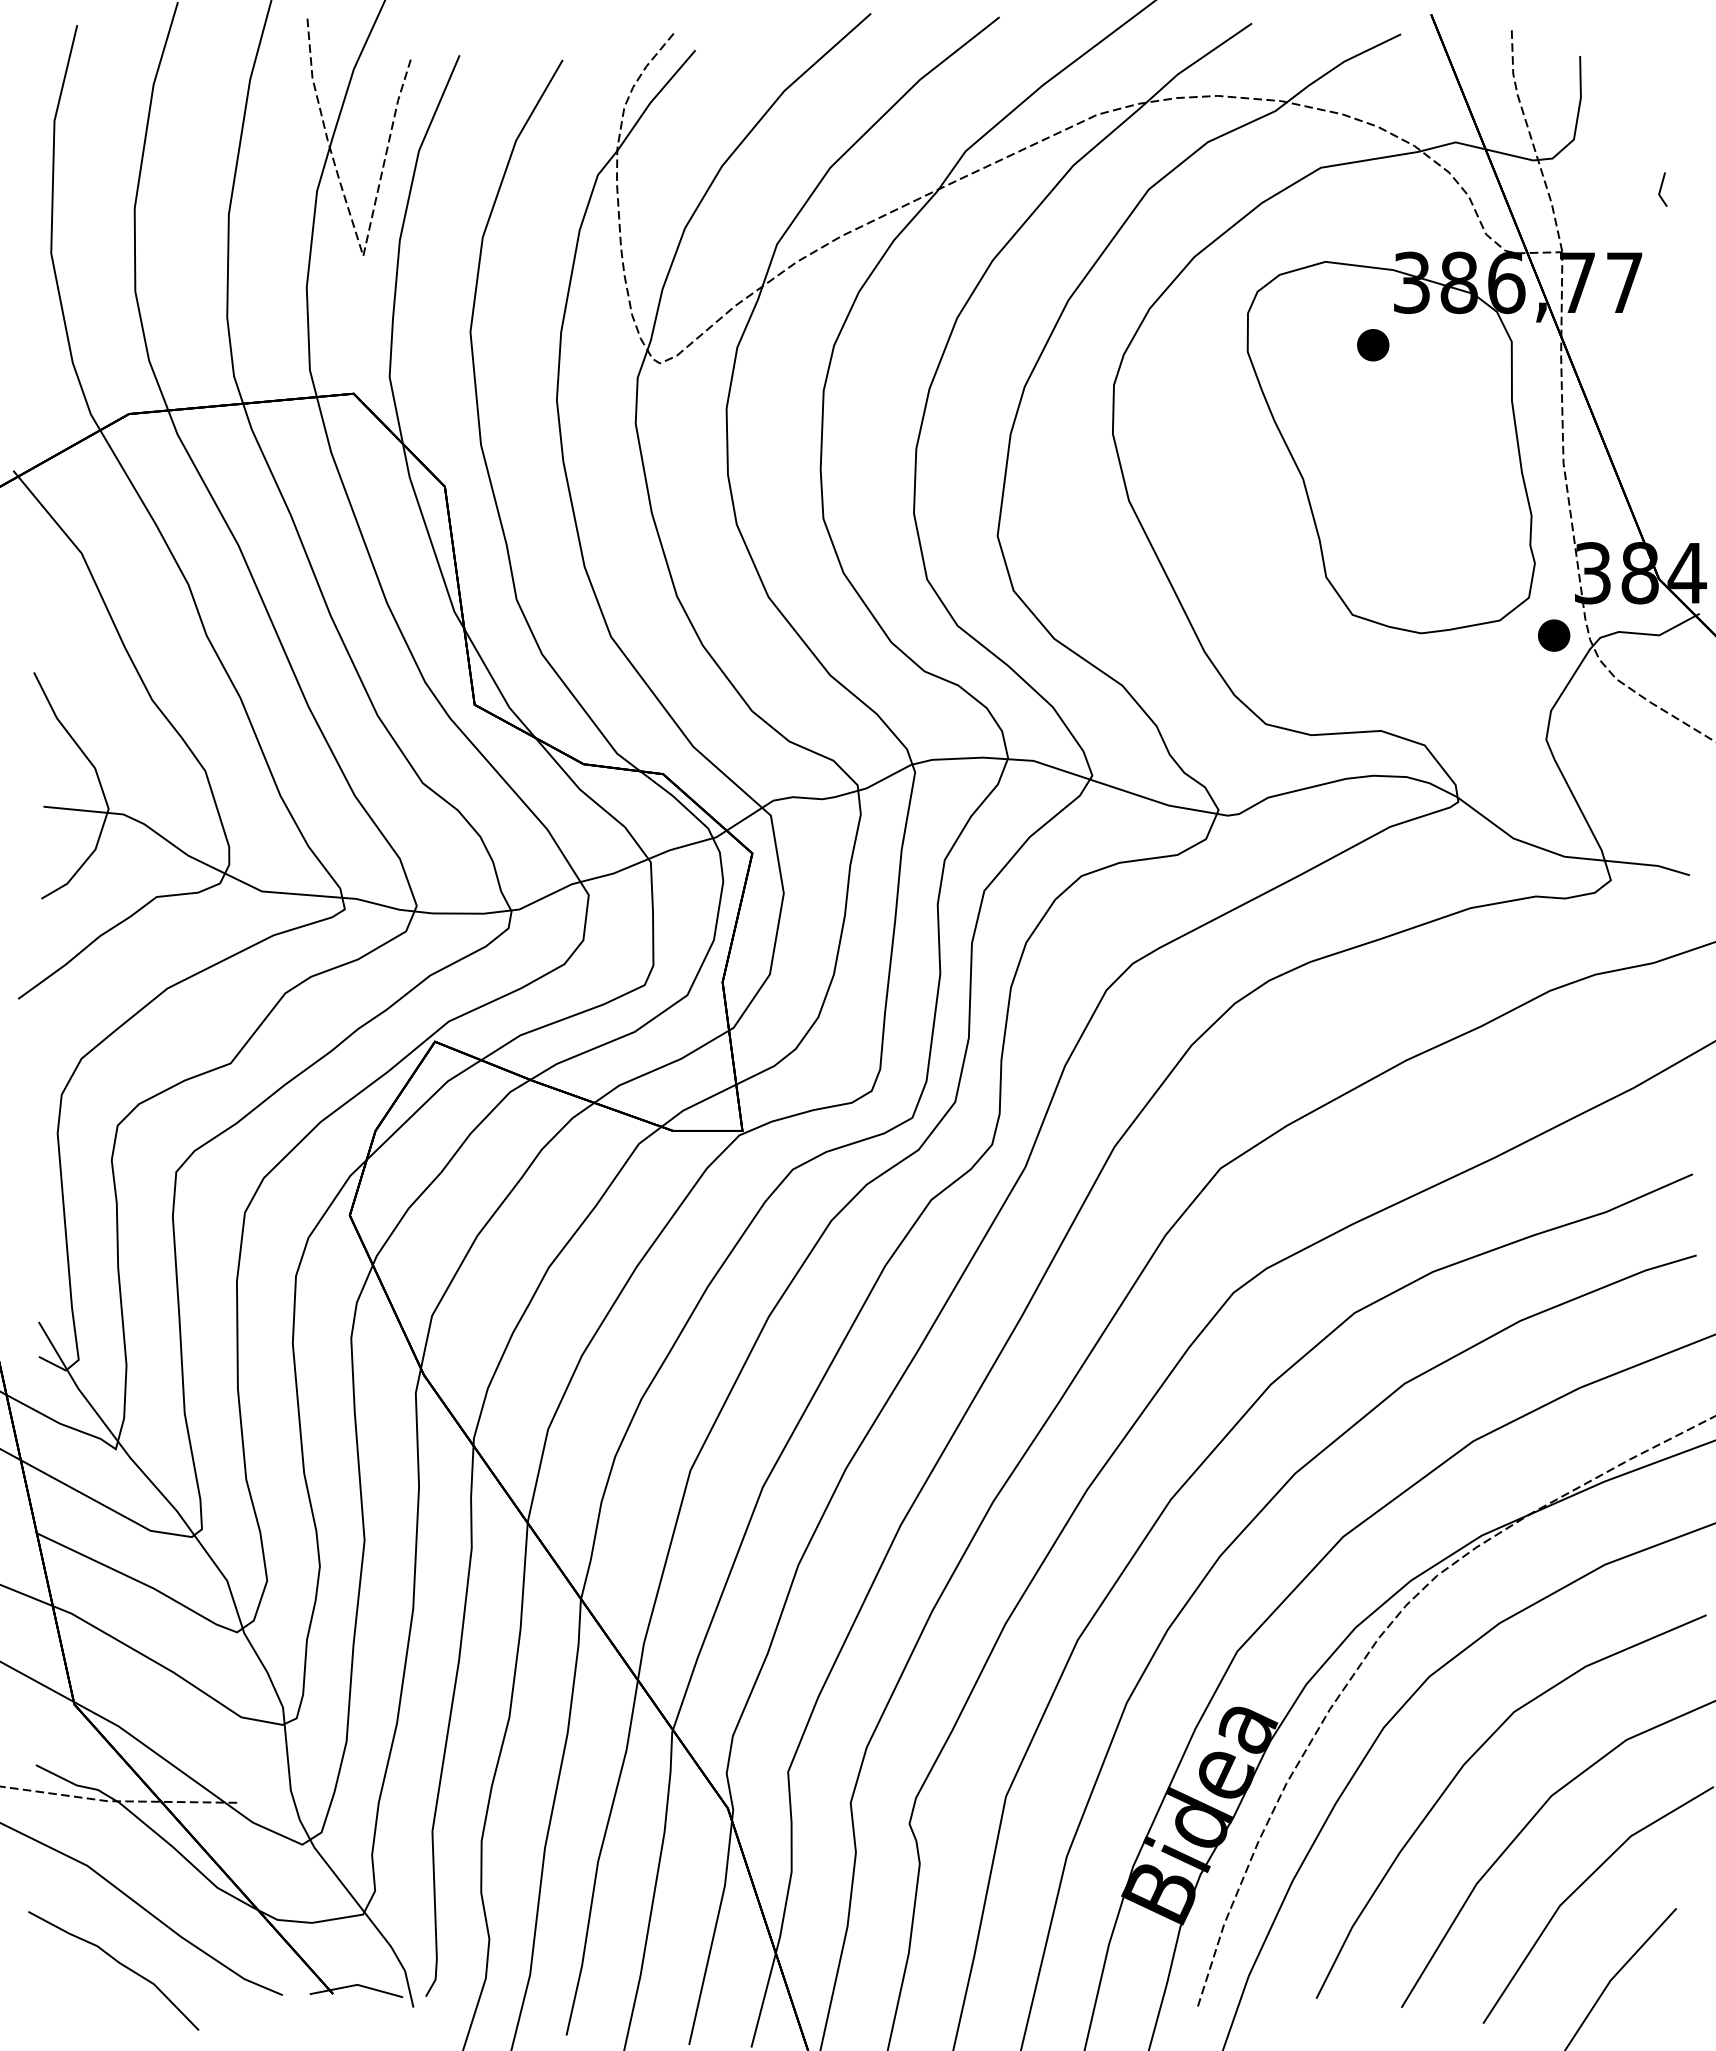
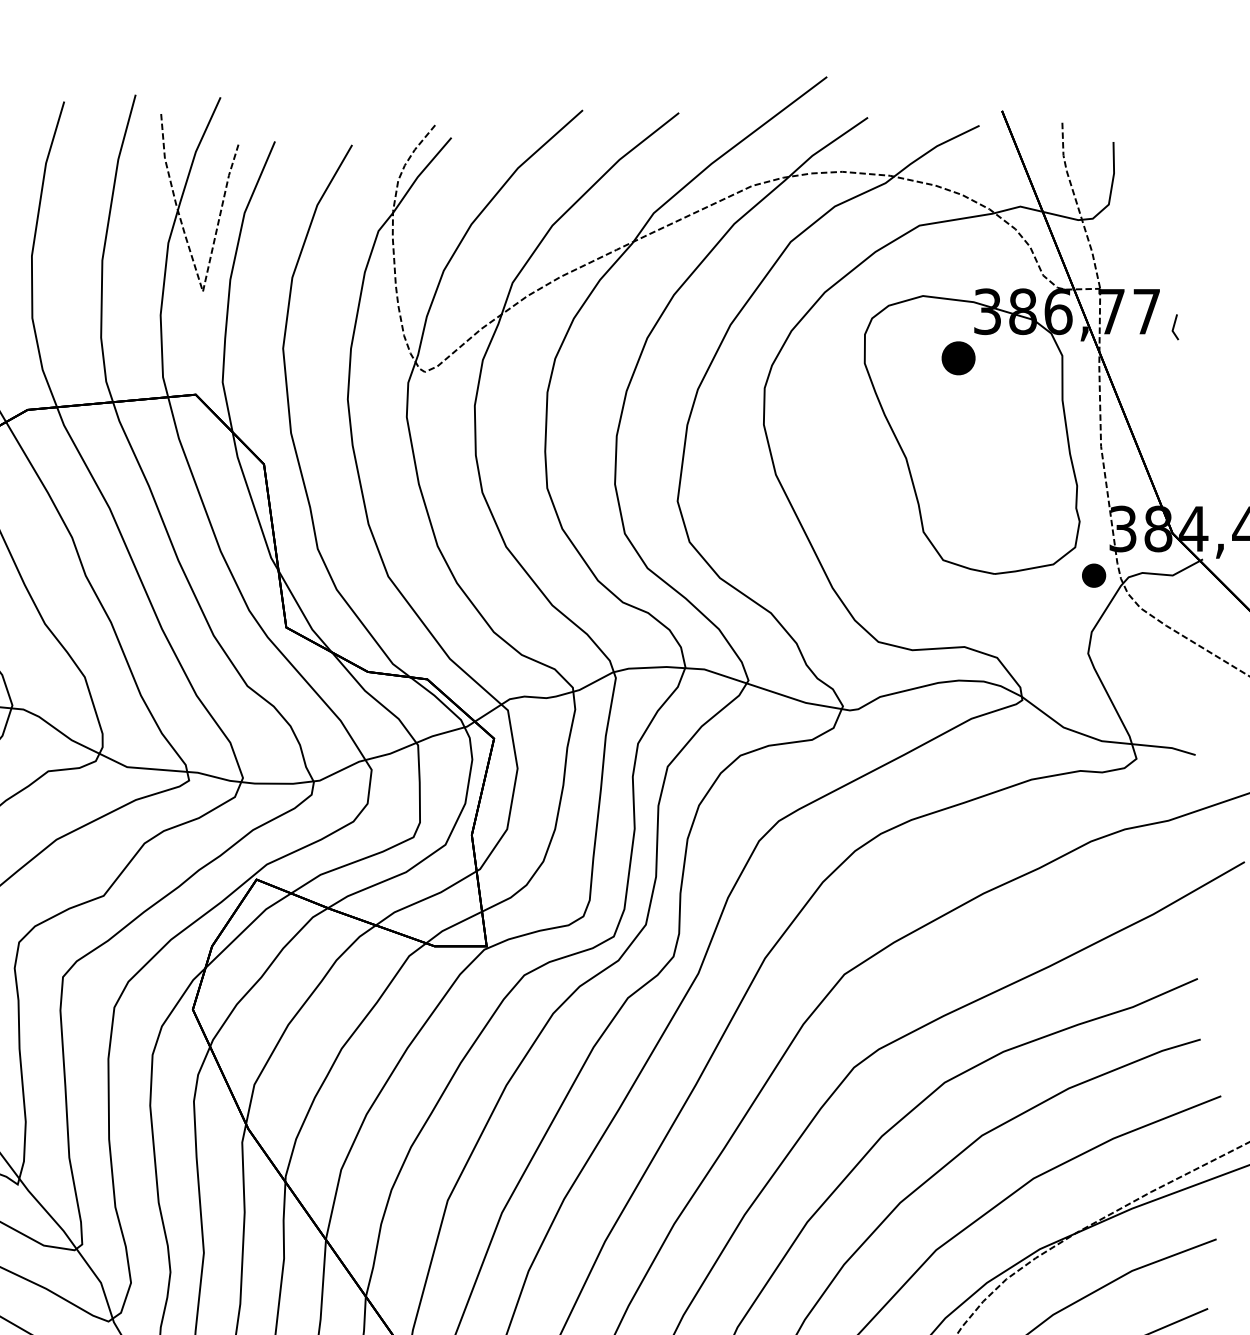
line: (1661, 189) -> (1174, 327), moved
part: (1373, 345) -> (958, 358), size x1.4

